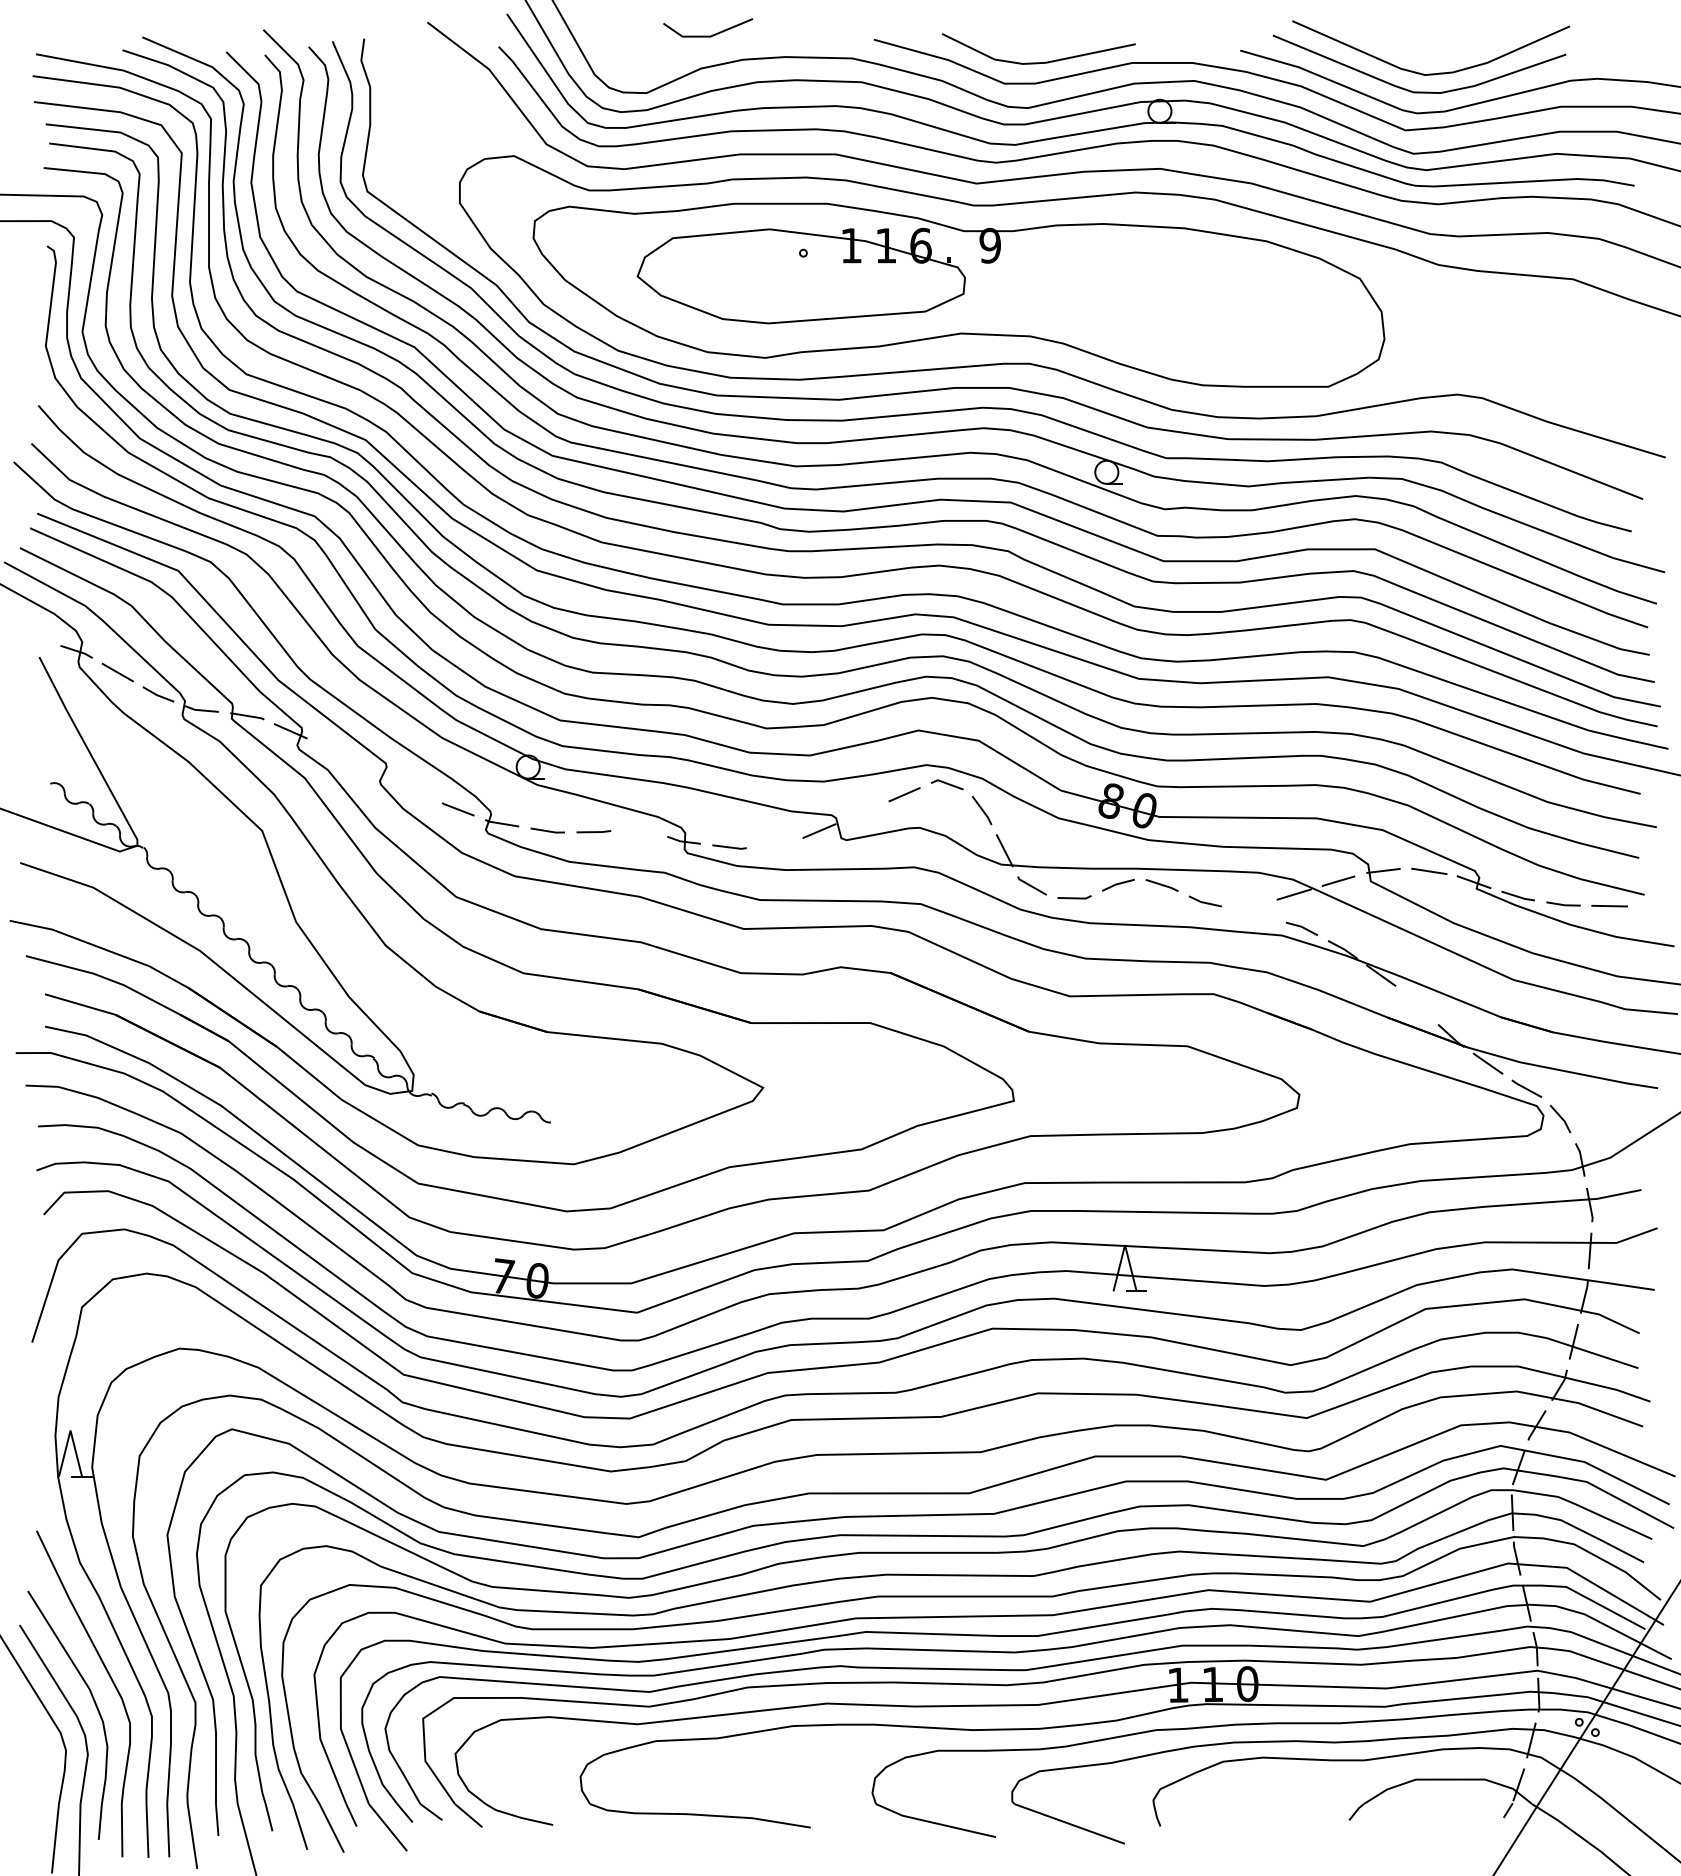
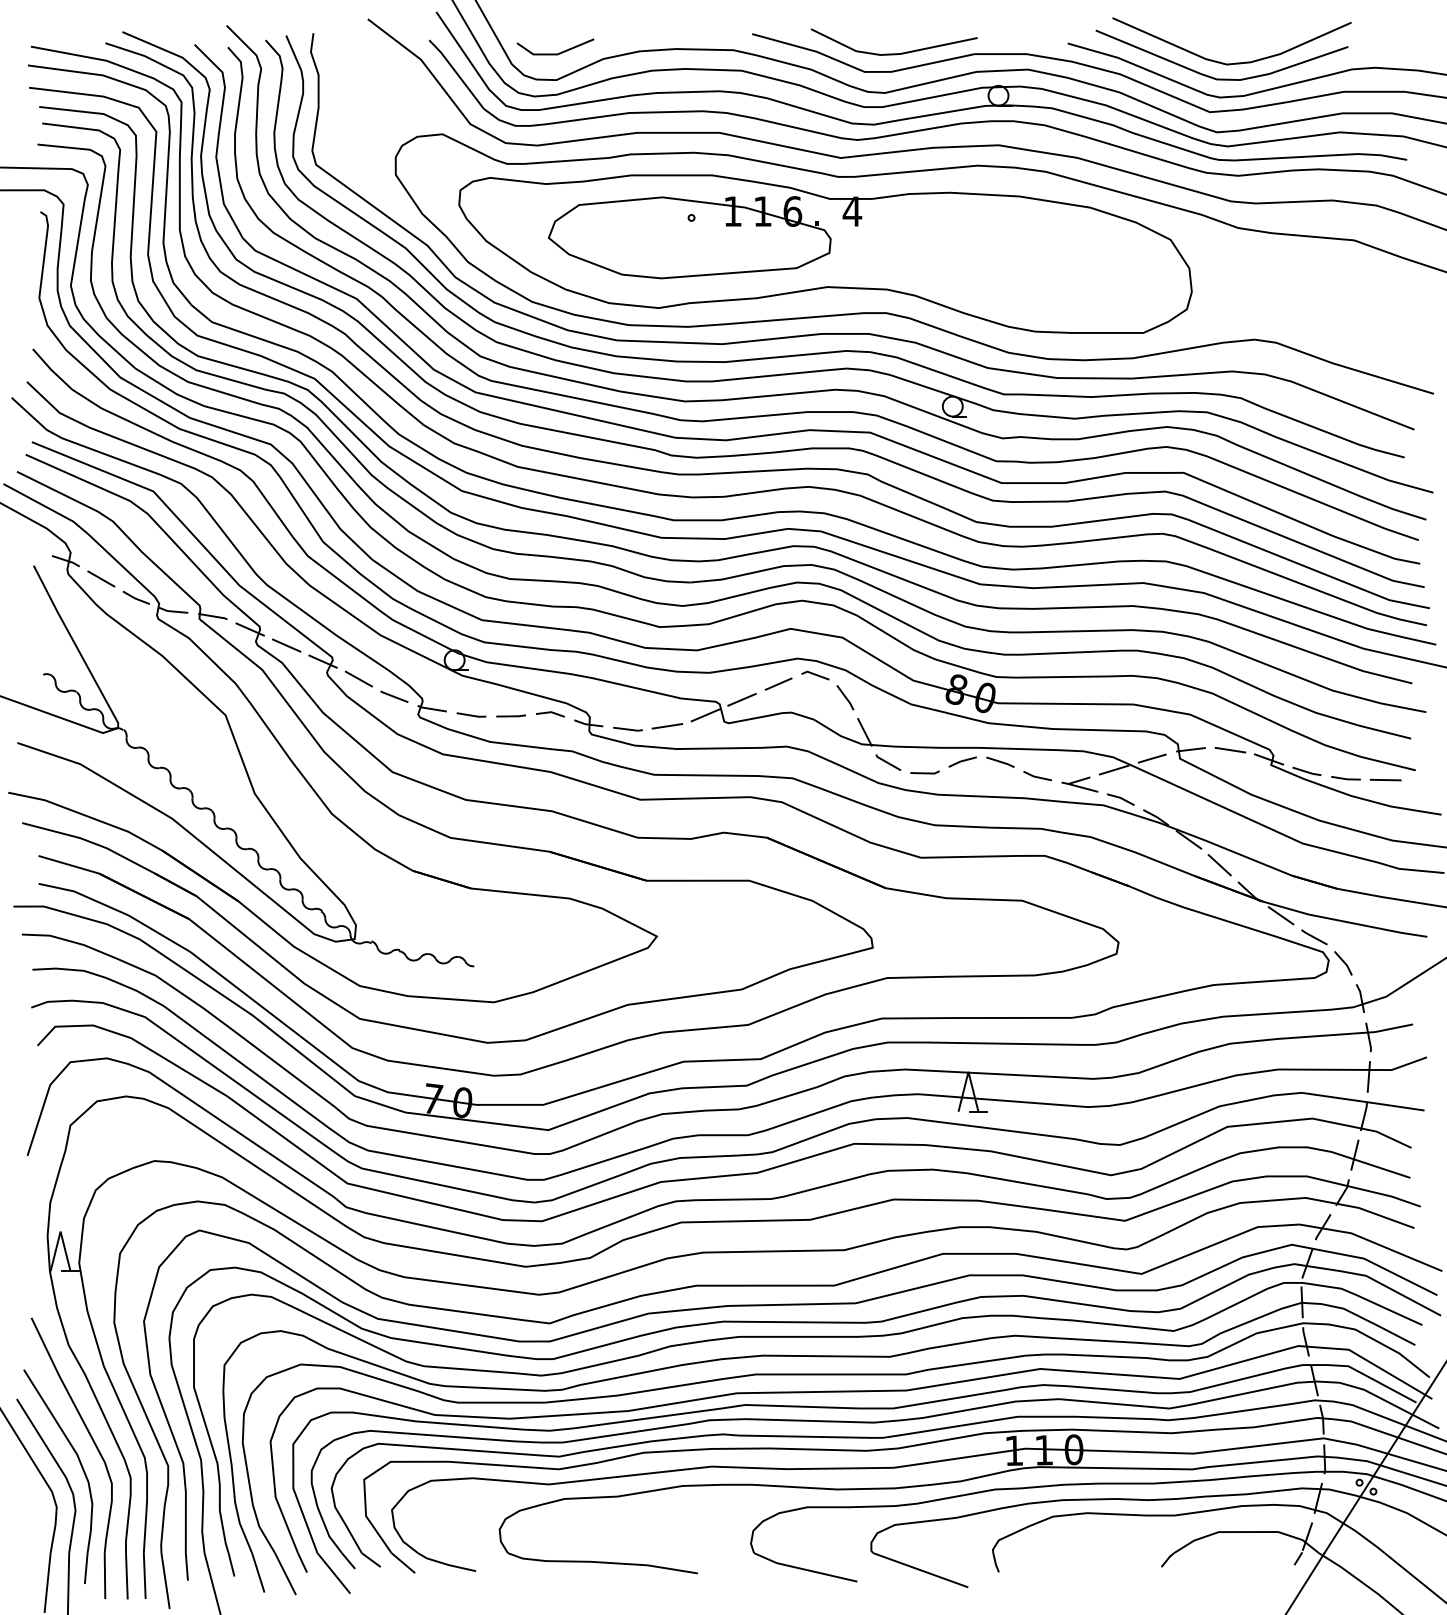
line: (708, 35) -> (555, 53), moved
text: (990, 245) -> (852, 211), 9 -> 4
line: (332, 749) -> (286, 645), added
line: (374, 768) -> (322, 661), added
line: (416, 788) -> (358, 678), added
line: (861, 812) -> (741, 699), added
line: (639, 828) -> (550, 713), added
line: (775, 843) -> (667, 726), added
part: (1253, 911) -> (1079, 784), added
line: (1416, 1005) -> (1219, 865), added

